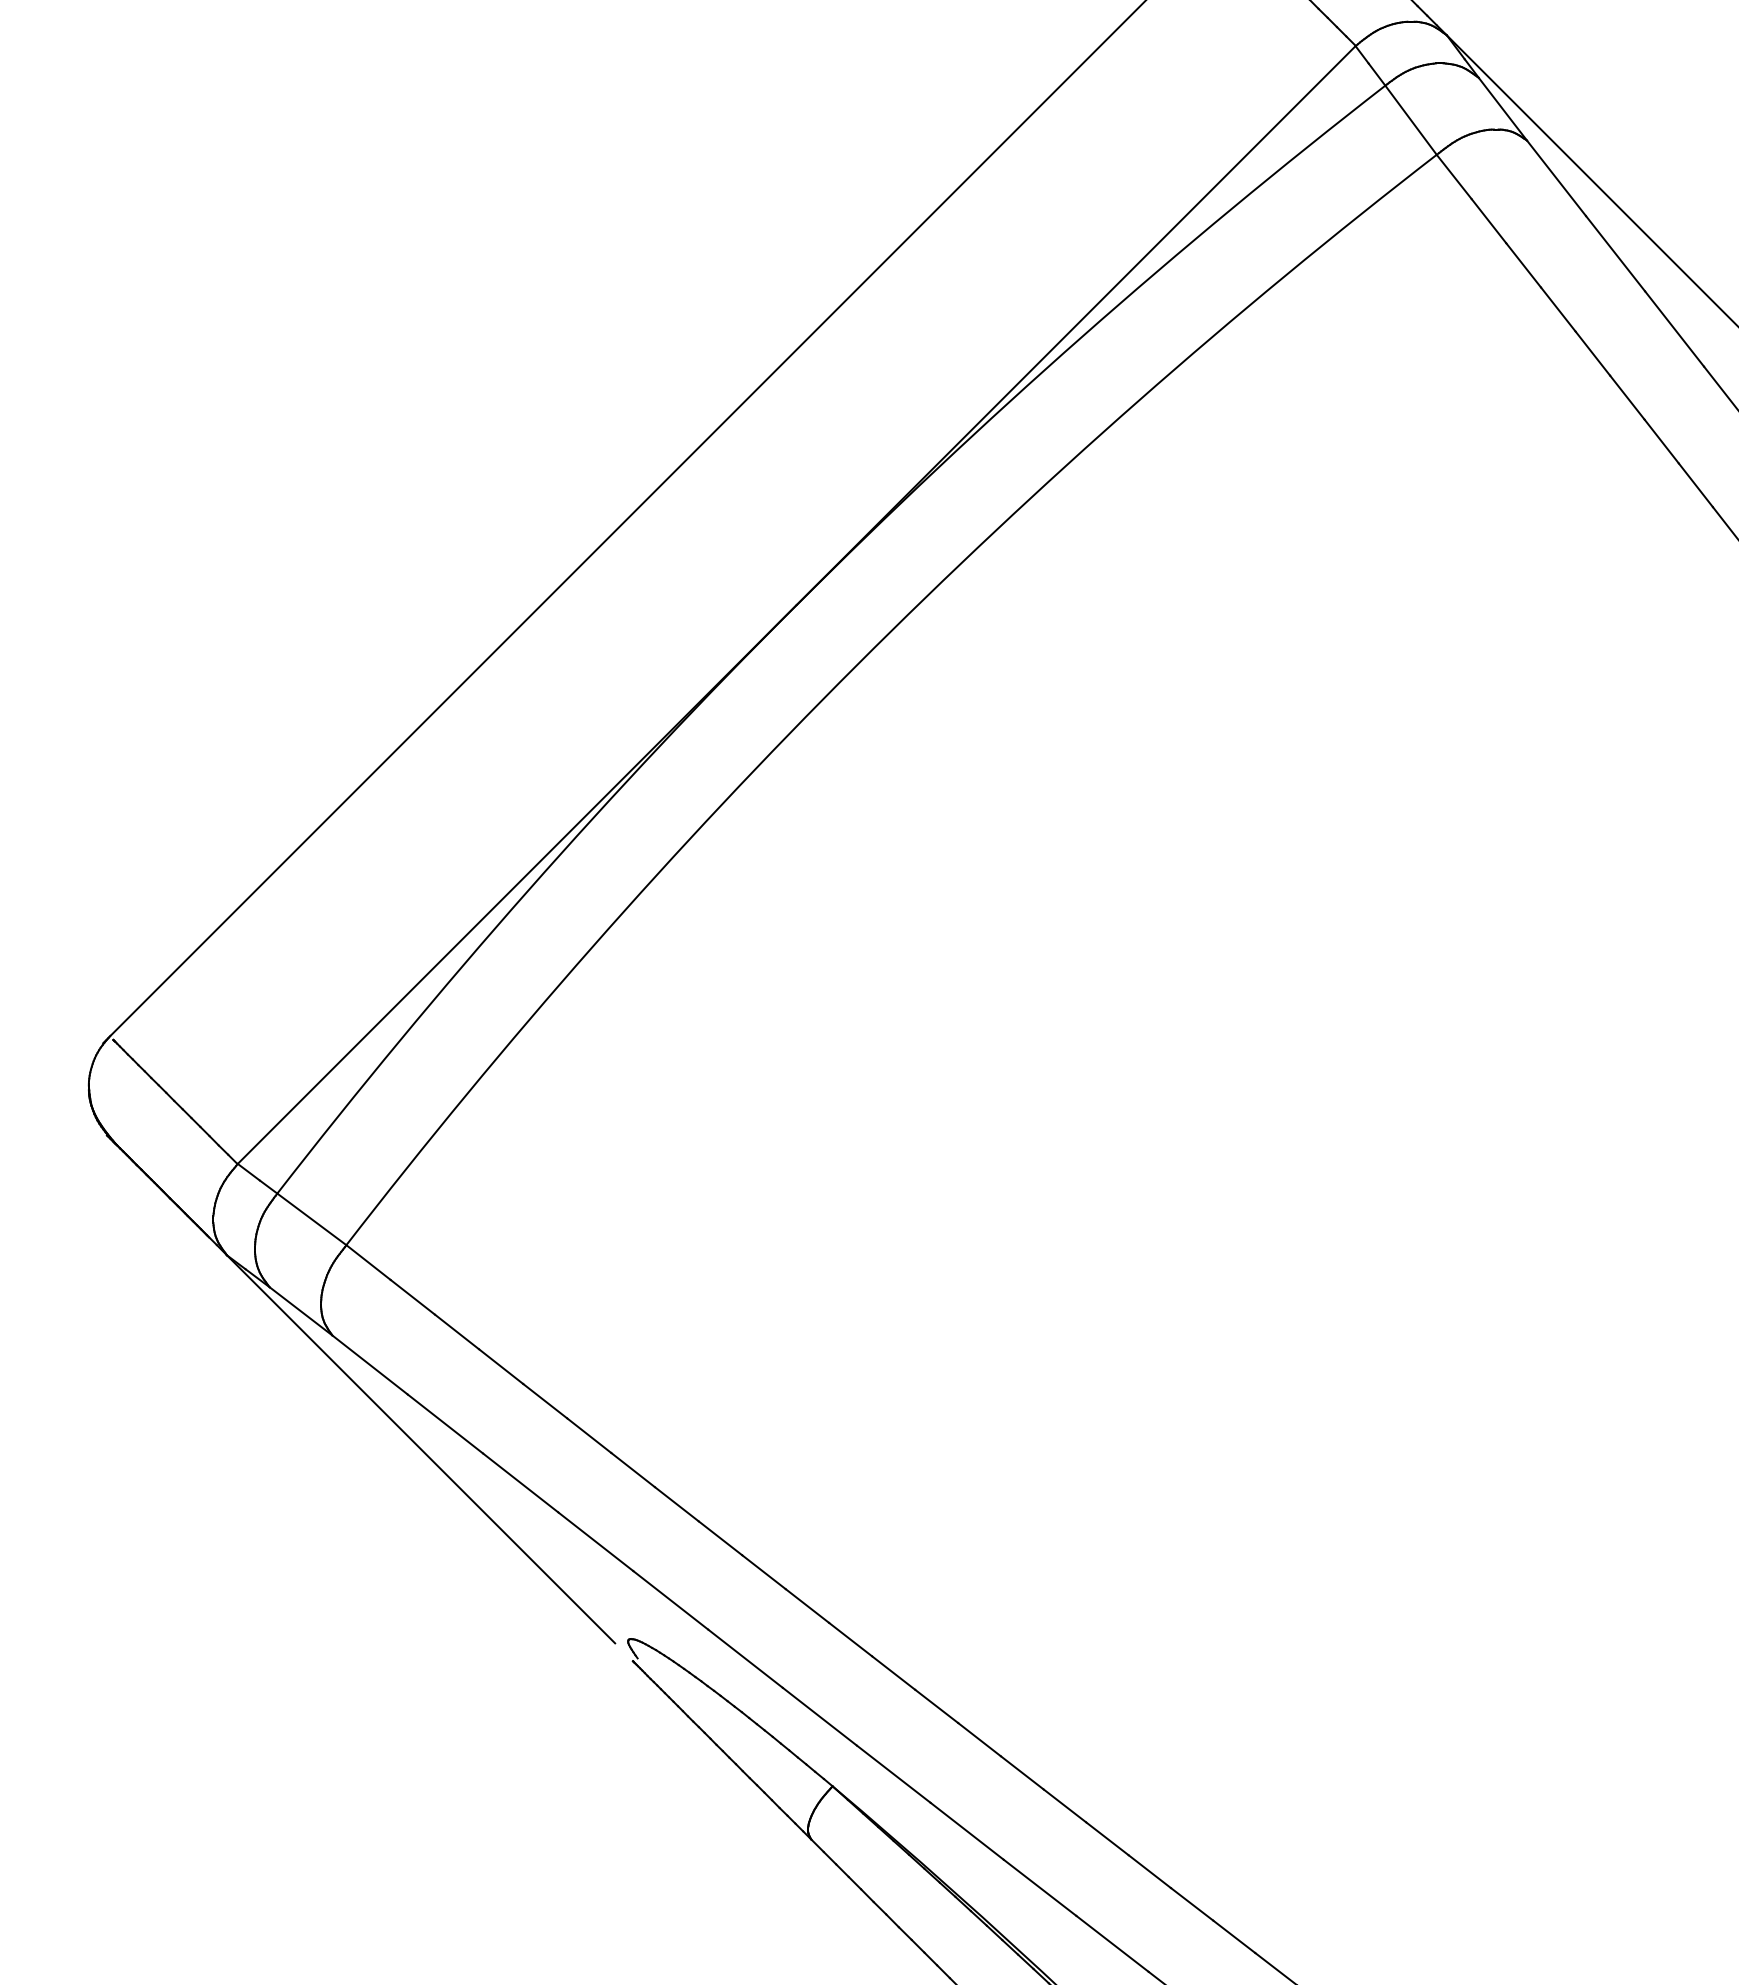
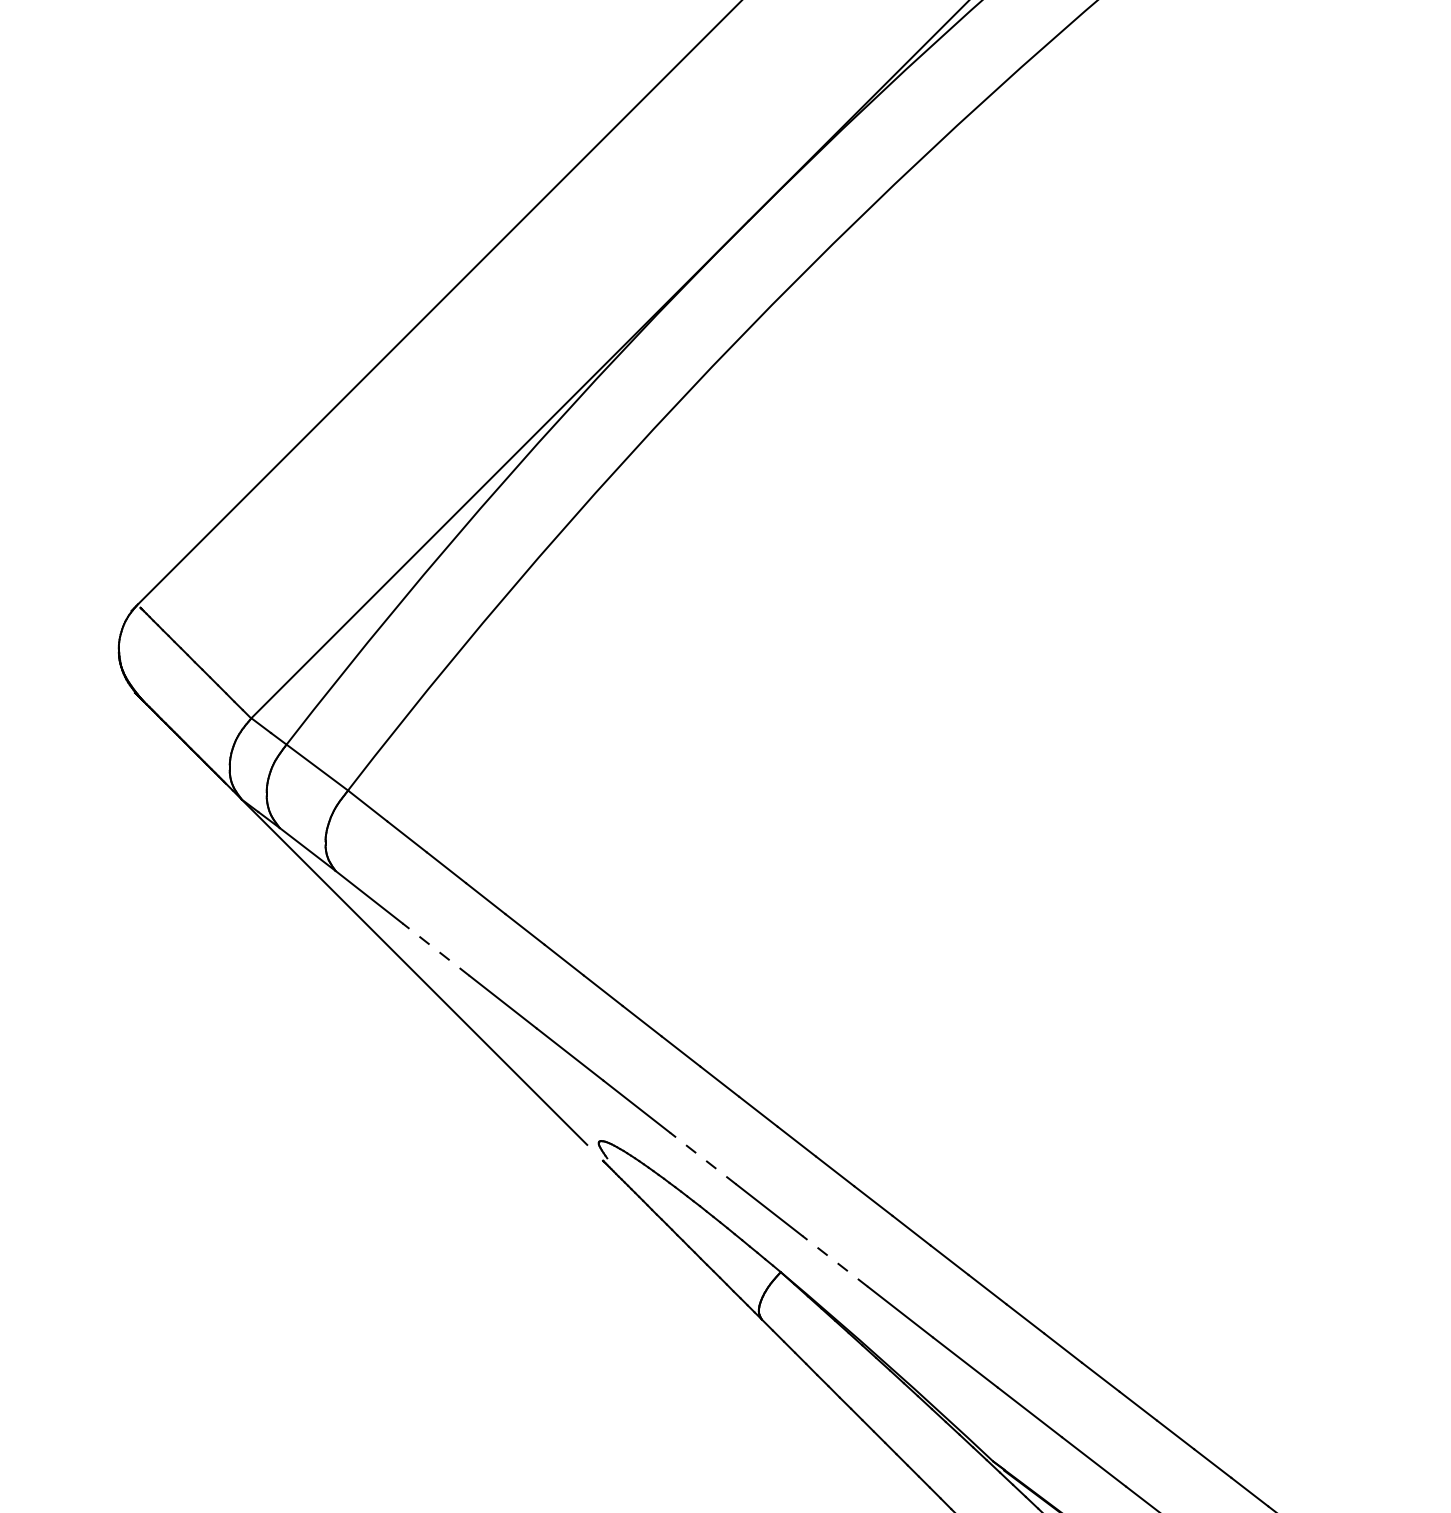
line: (445, 1424) -> (436, 950), solid -> dashed
line: (745, 1658) -> (703, 1158), solid -> dashed
line: (893, 1774) -> (834, 1261), solid -> dashed

